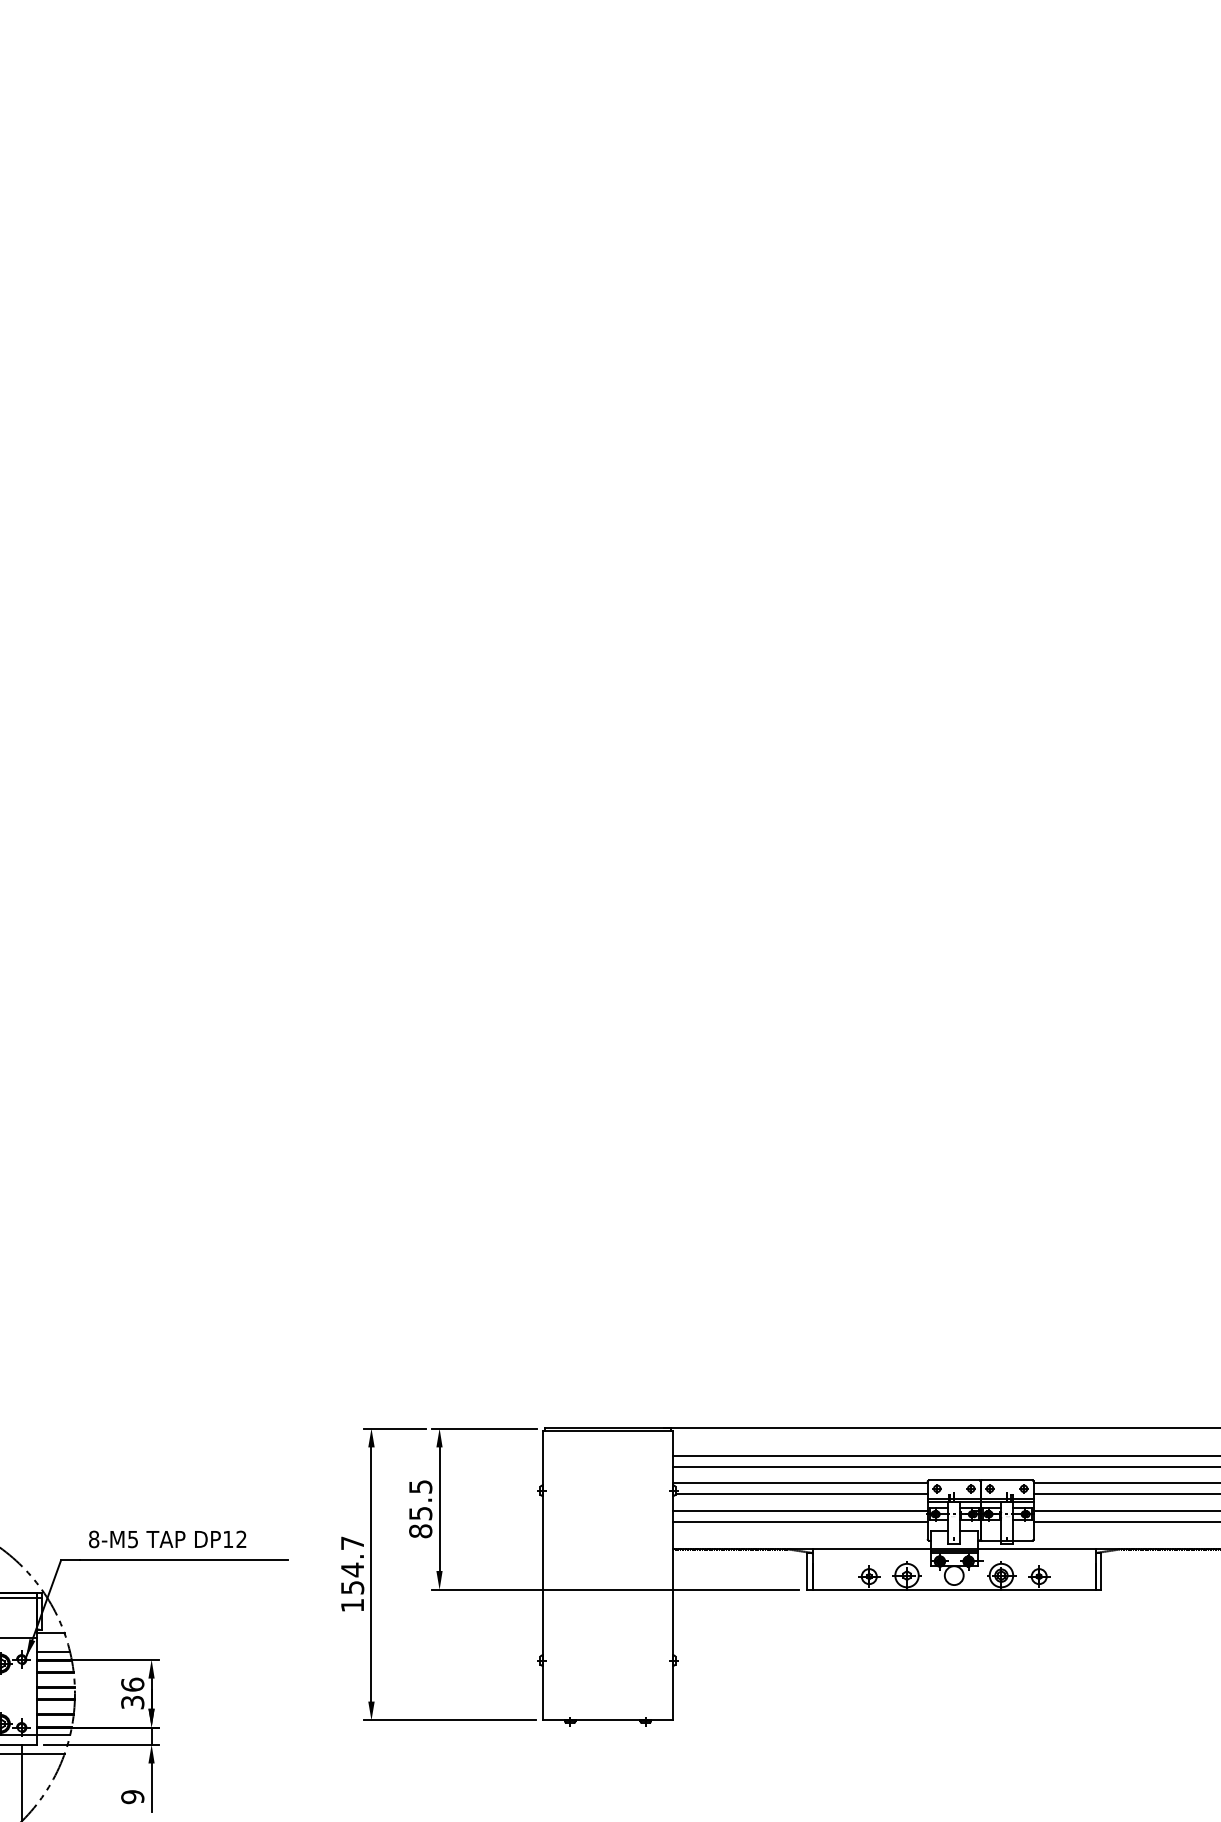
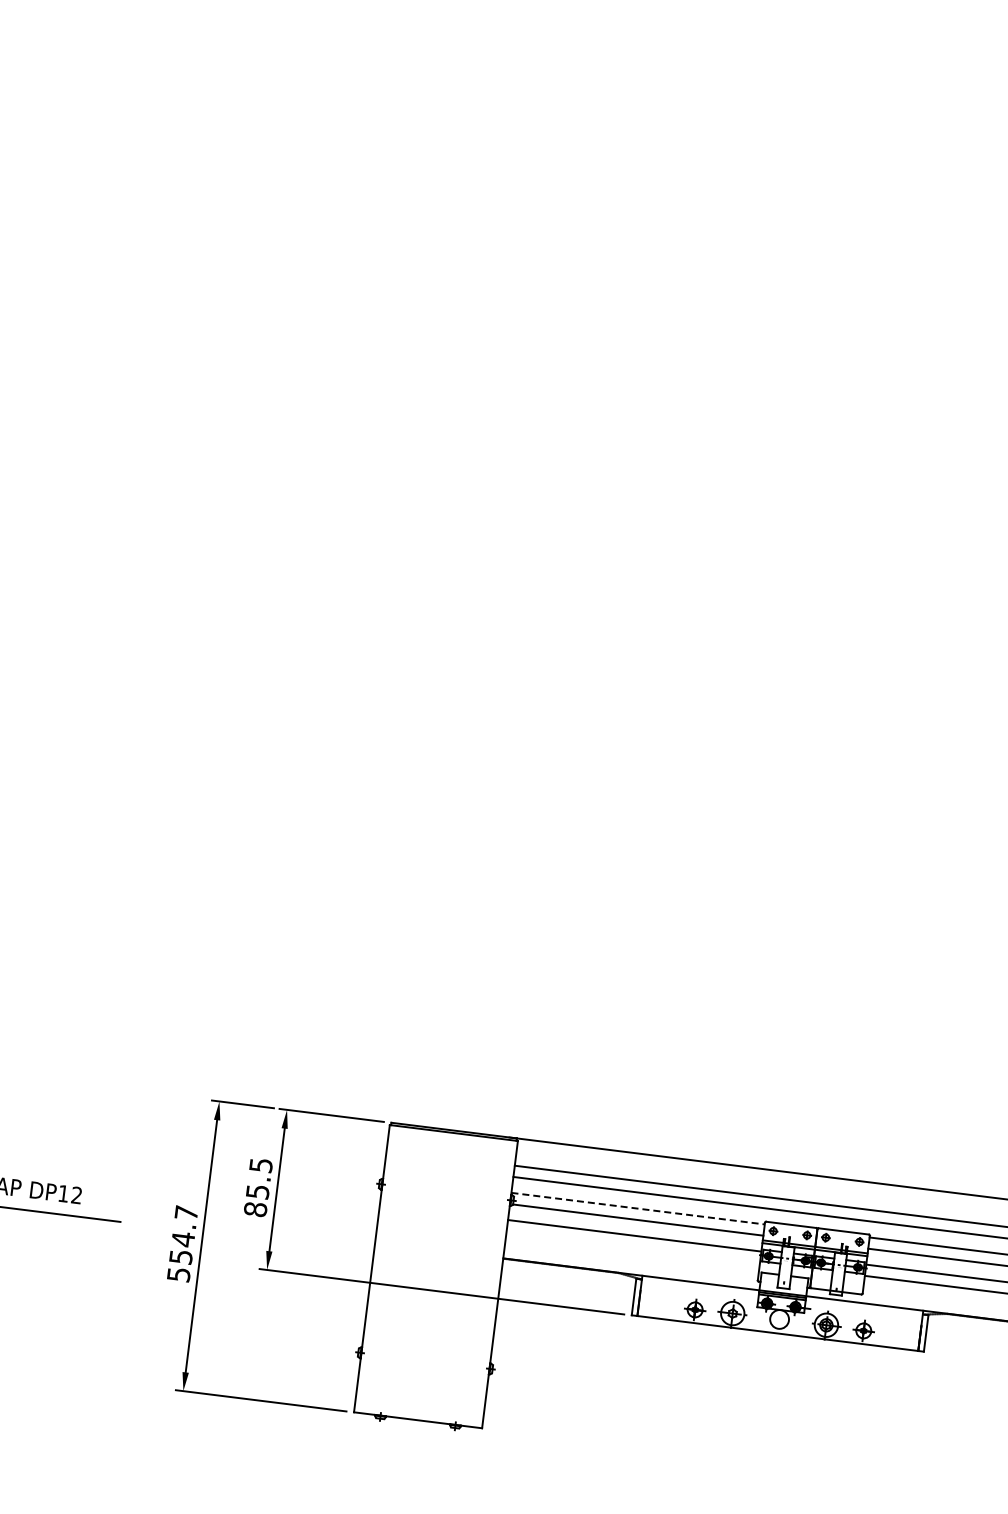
line: (800, 1483) -> (638, 1209), solid -> dashed
line: (799, 1521) -> (632, 1246), removed
text: (352, 1605) -> (178, 1274), 154.7 -> 554.7

